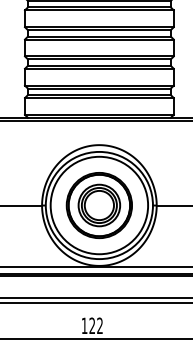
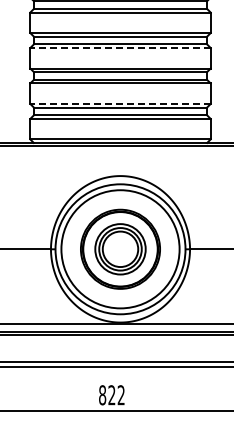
line: (99, 39) -> (120, 48), solid -> dashed
line: (99, 85) -> (120, 103), solid -> dashed
text: (84, 326) -> (102, 395), 122 -> 822

